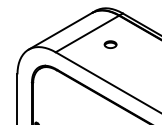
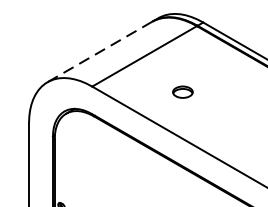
line: (60, 31) -> (100, 52), solid -> dashed
part: (110, 44) -> (182, 91), moved

